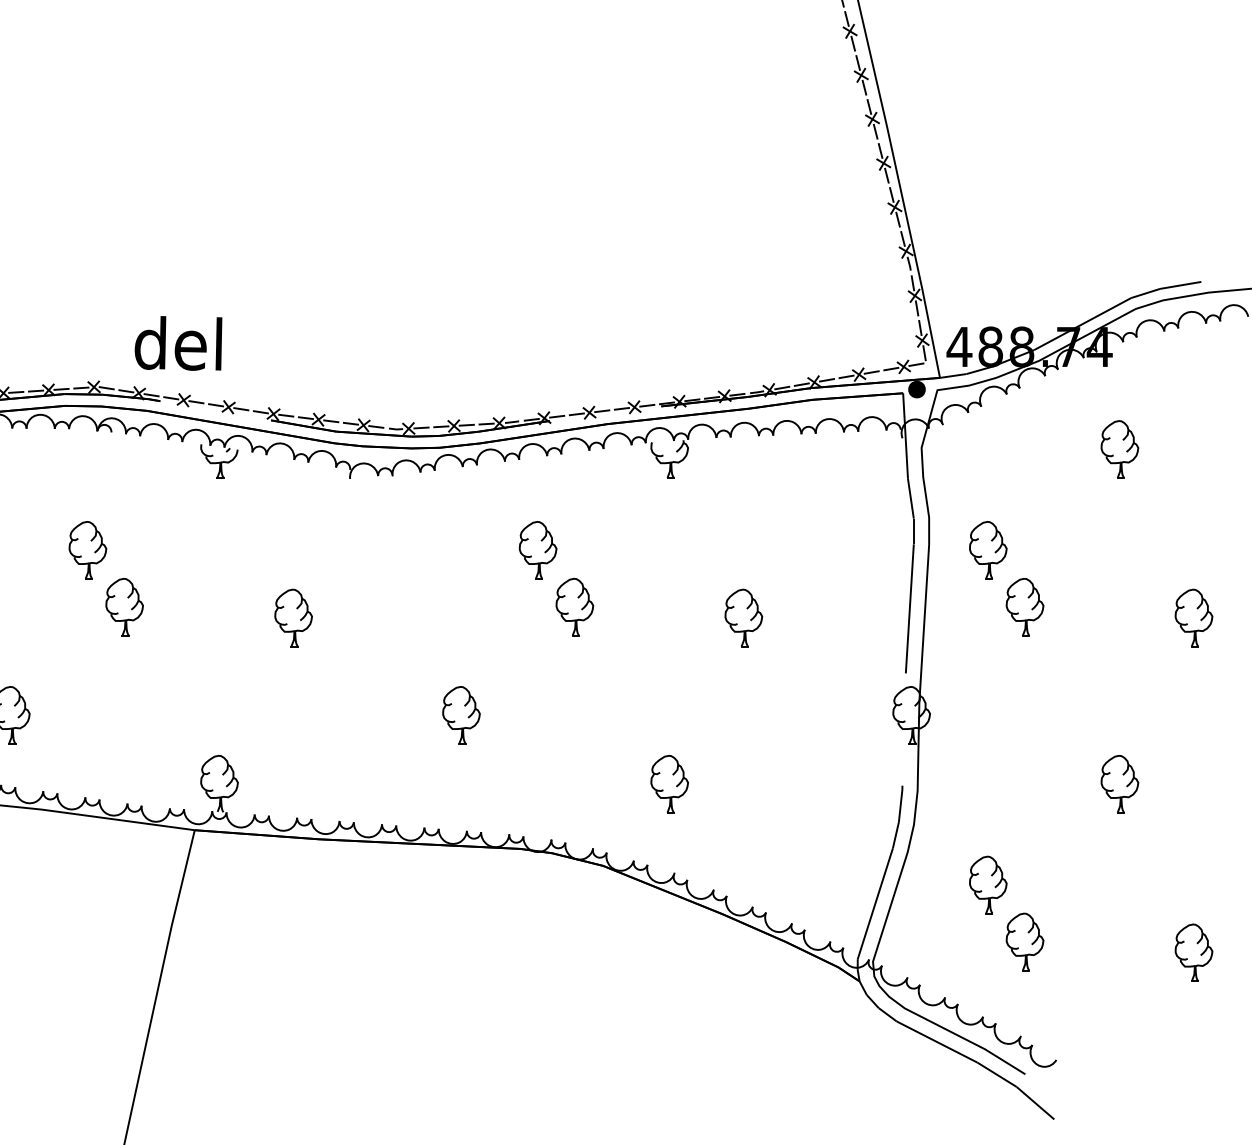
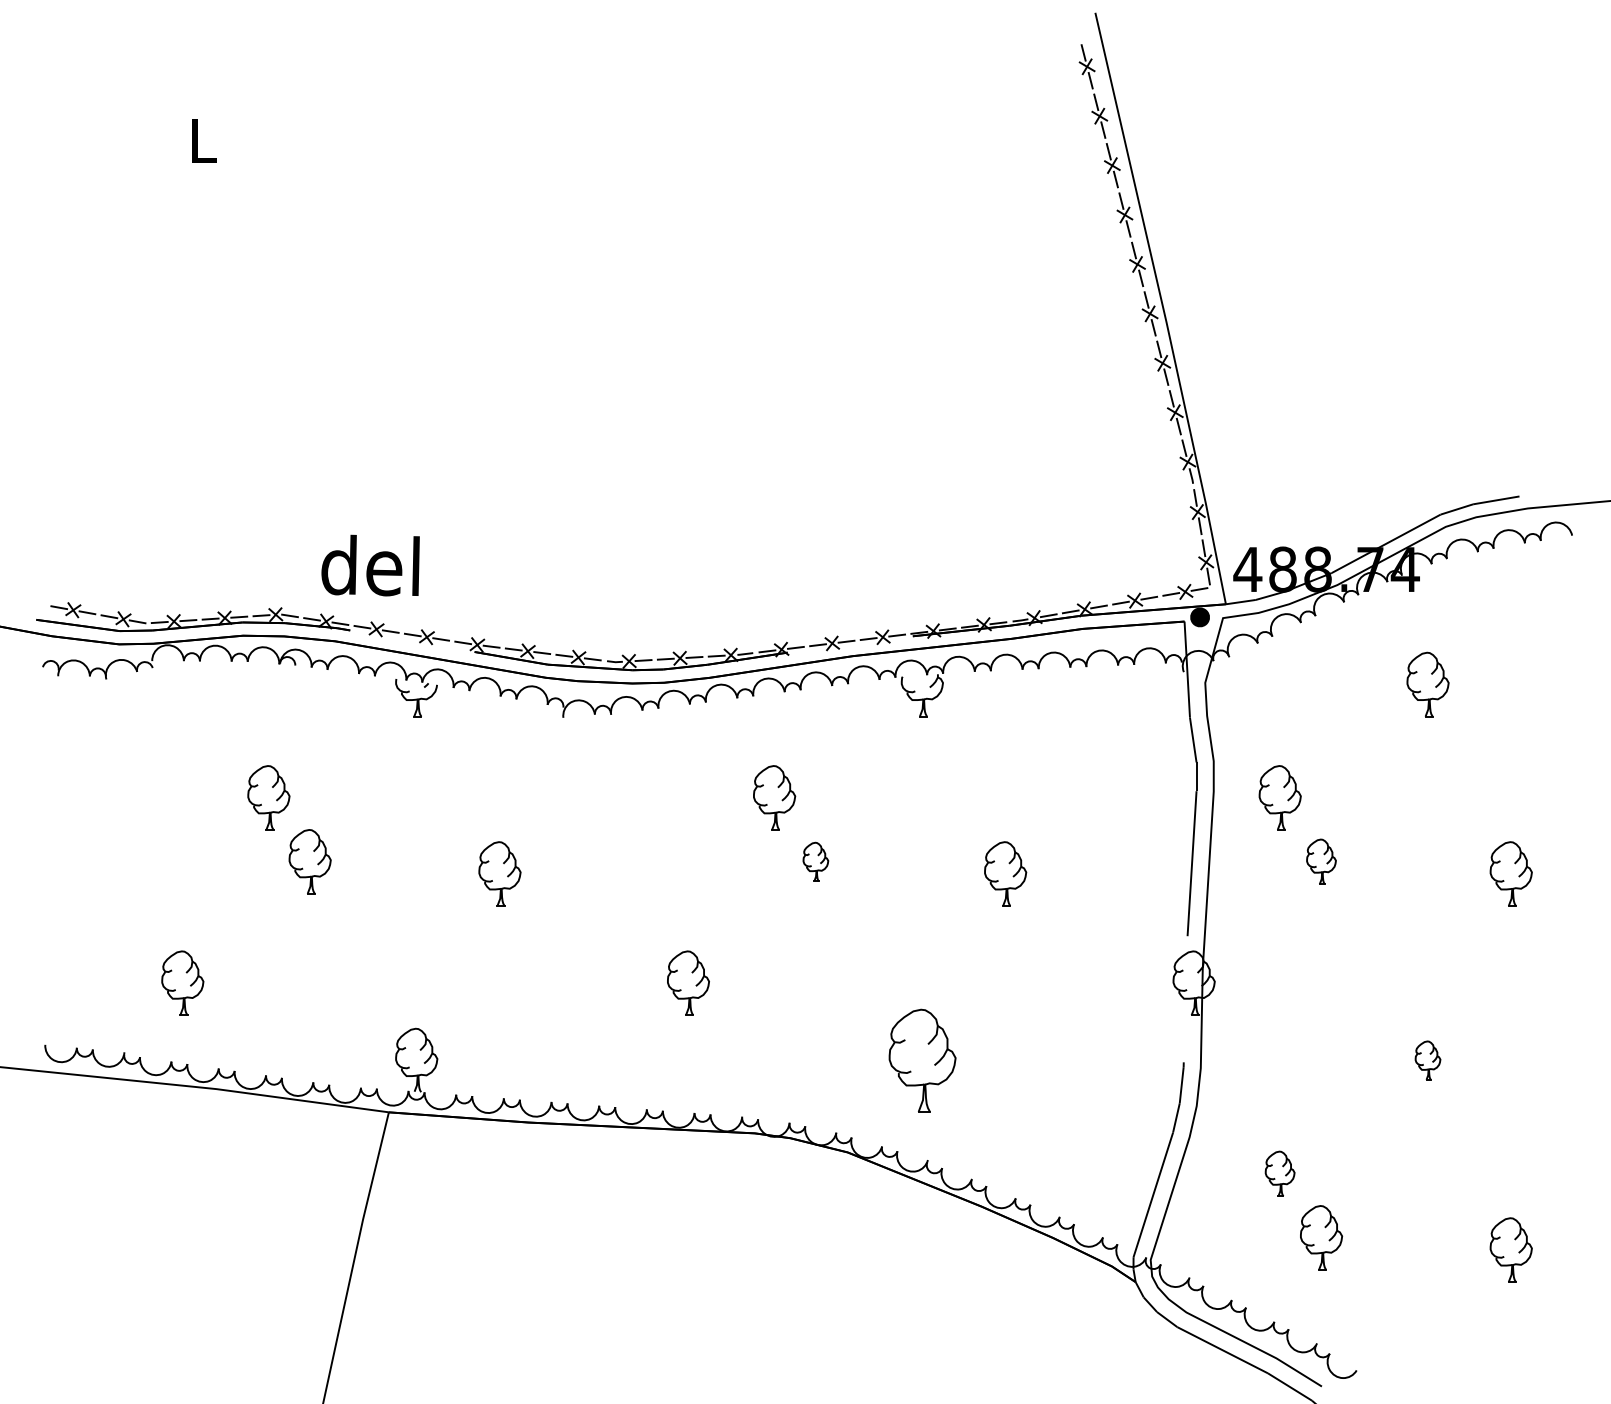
part: (574, 606) -> (815, 861), size x0.6
part: (1025, 606) -> (1321, 861), size x0.7
part: (668, 784) -> (921, 1060), size x1.6
part: (1119, 784) -> (1427, 1060), size x0.6
part: (987, 884) -> (1279, 1173), size x0.7

